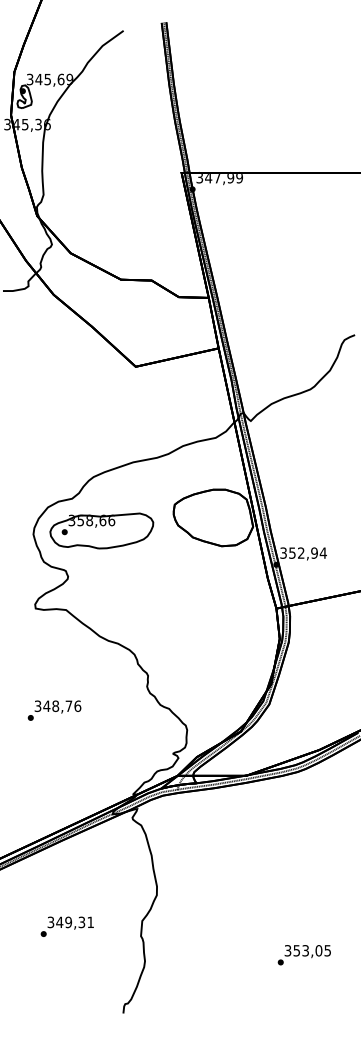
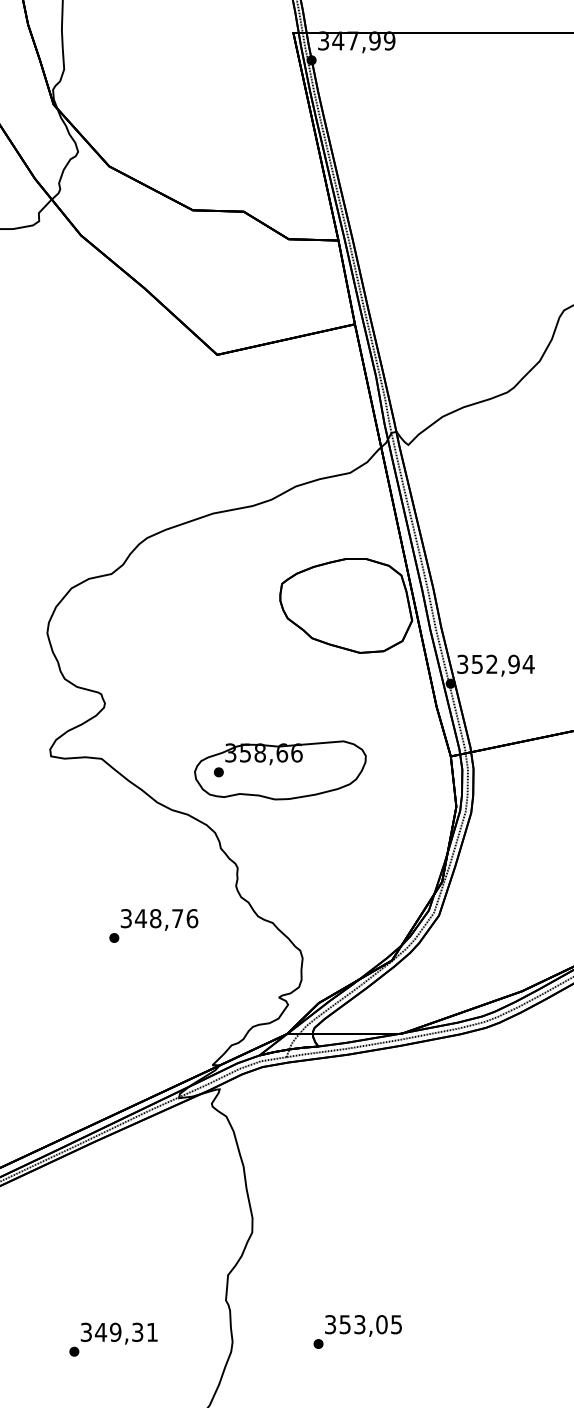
part: (101, 530) -> (279, 769), moved
text: (54, 710) -> (153, 925), moved
text: (66, 926) -> (112, 1339), moved
text: (303, 955) -> (356, 1332), moved

